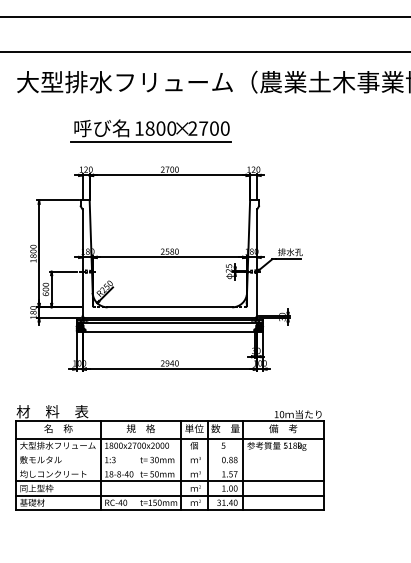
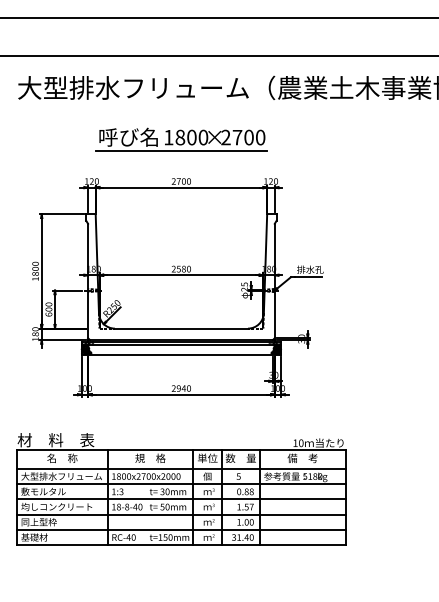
part: (151, 130) -> (181, 139), moved
line: (169, 453) -> (181, 484), added
line: (169, 467) -> (181, 499), added

